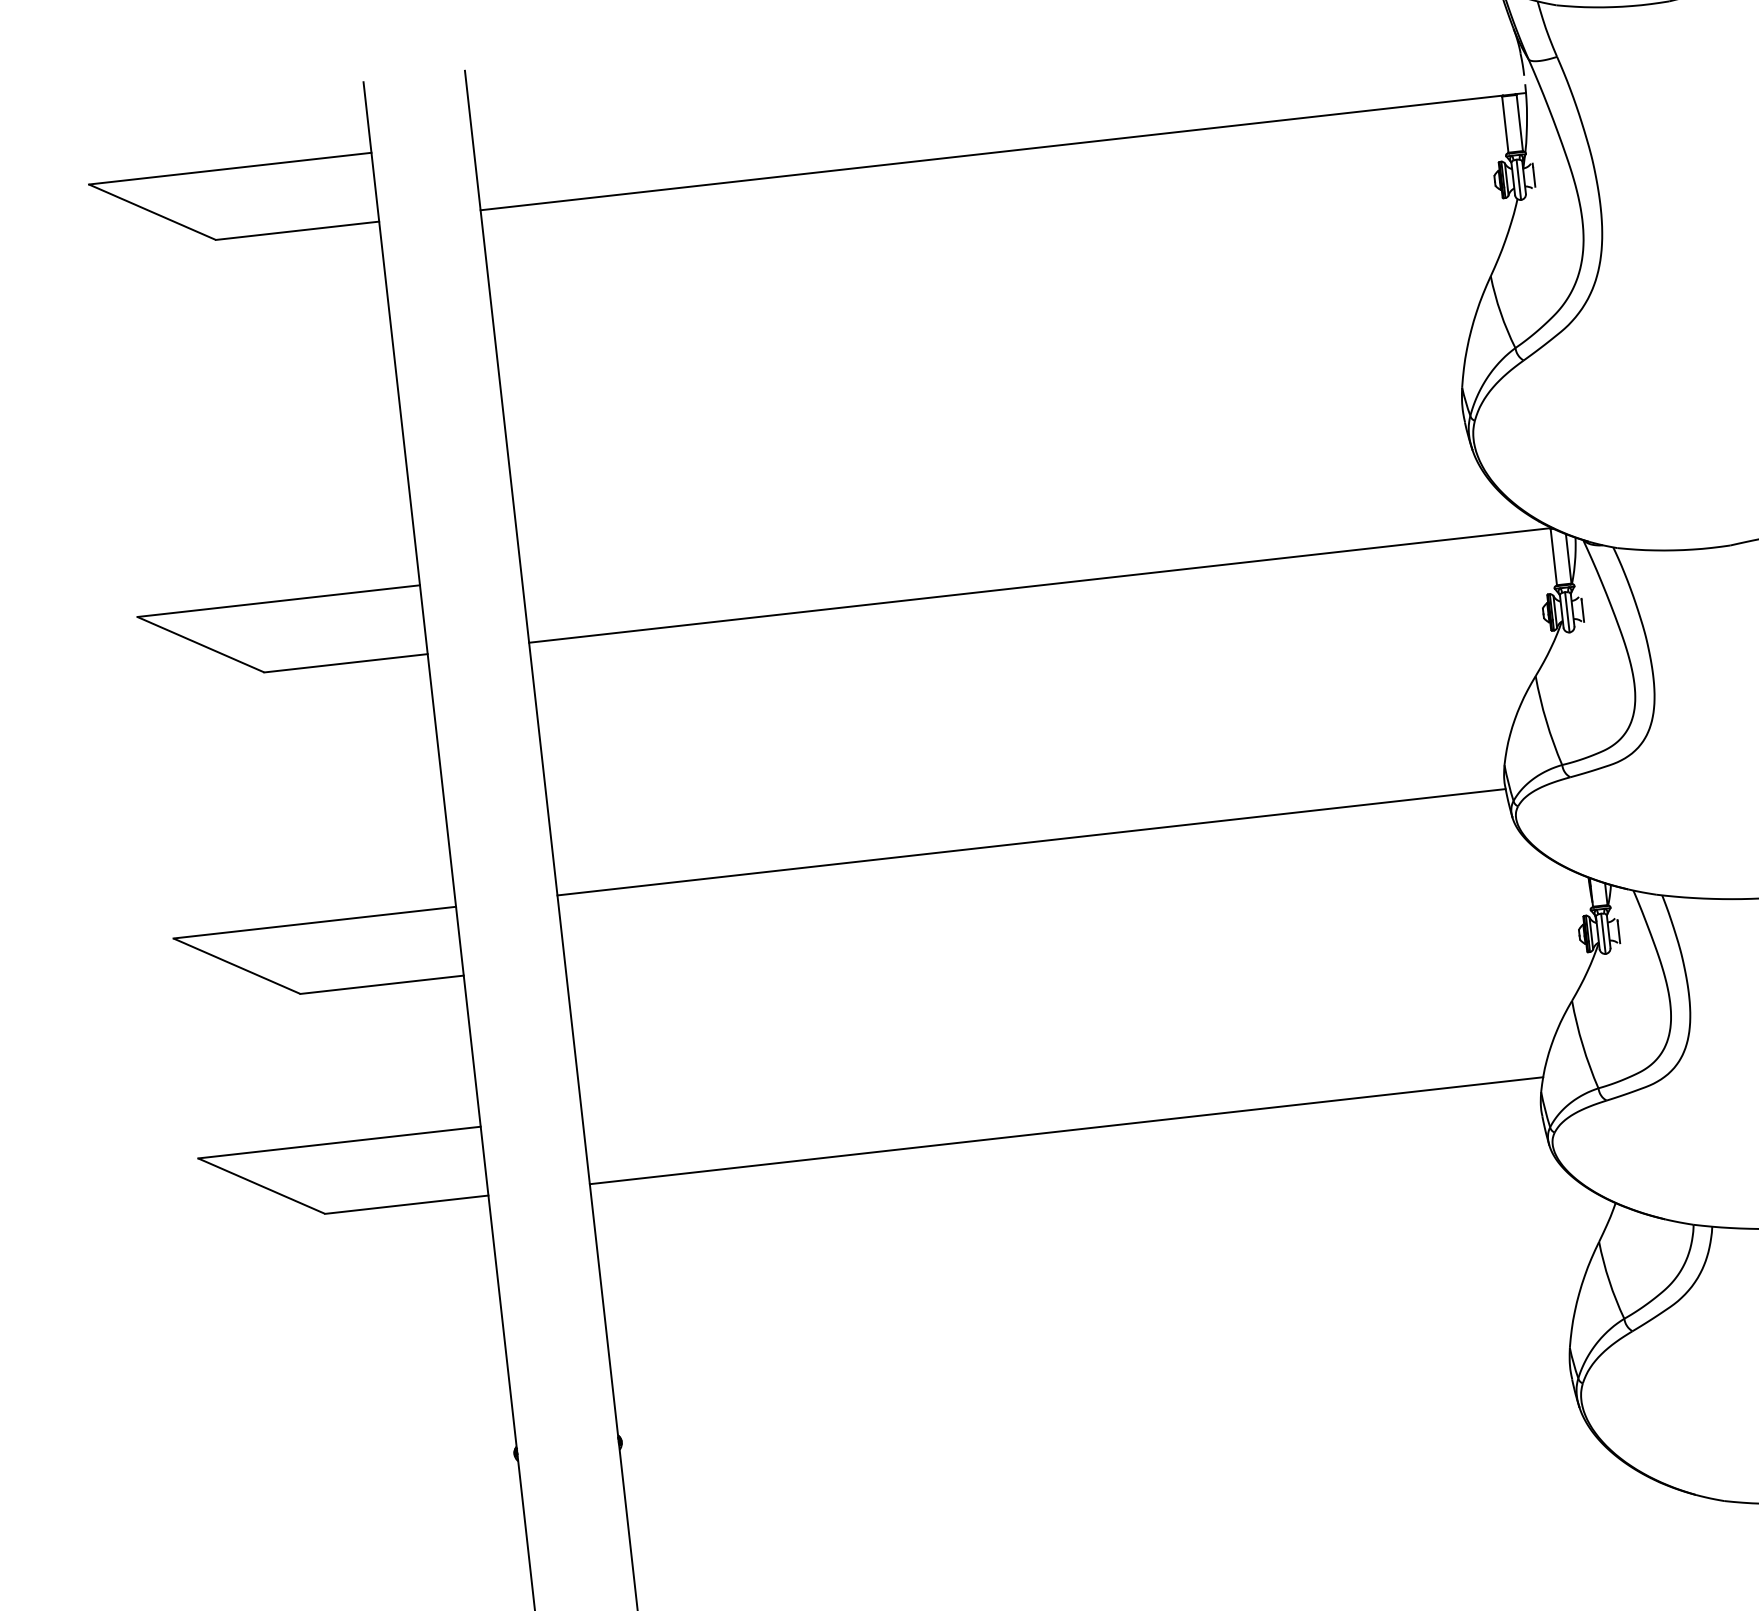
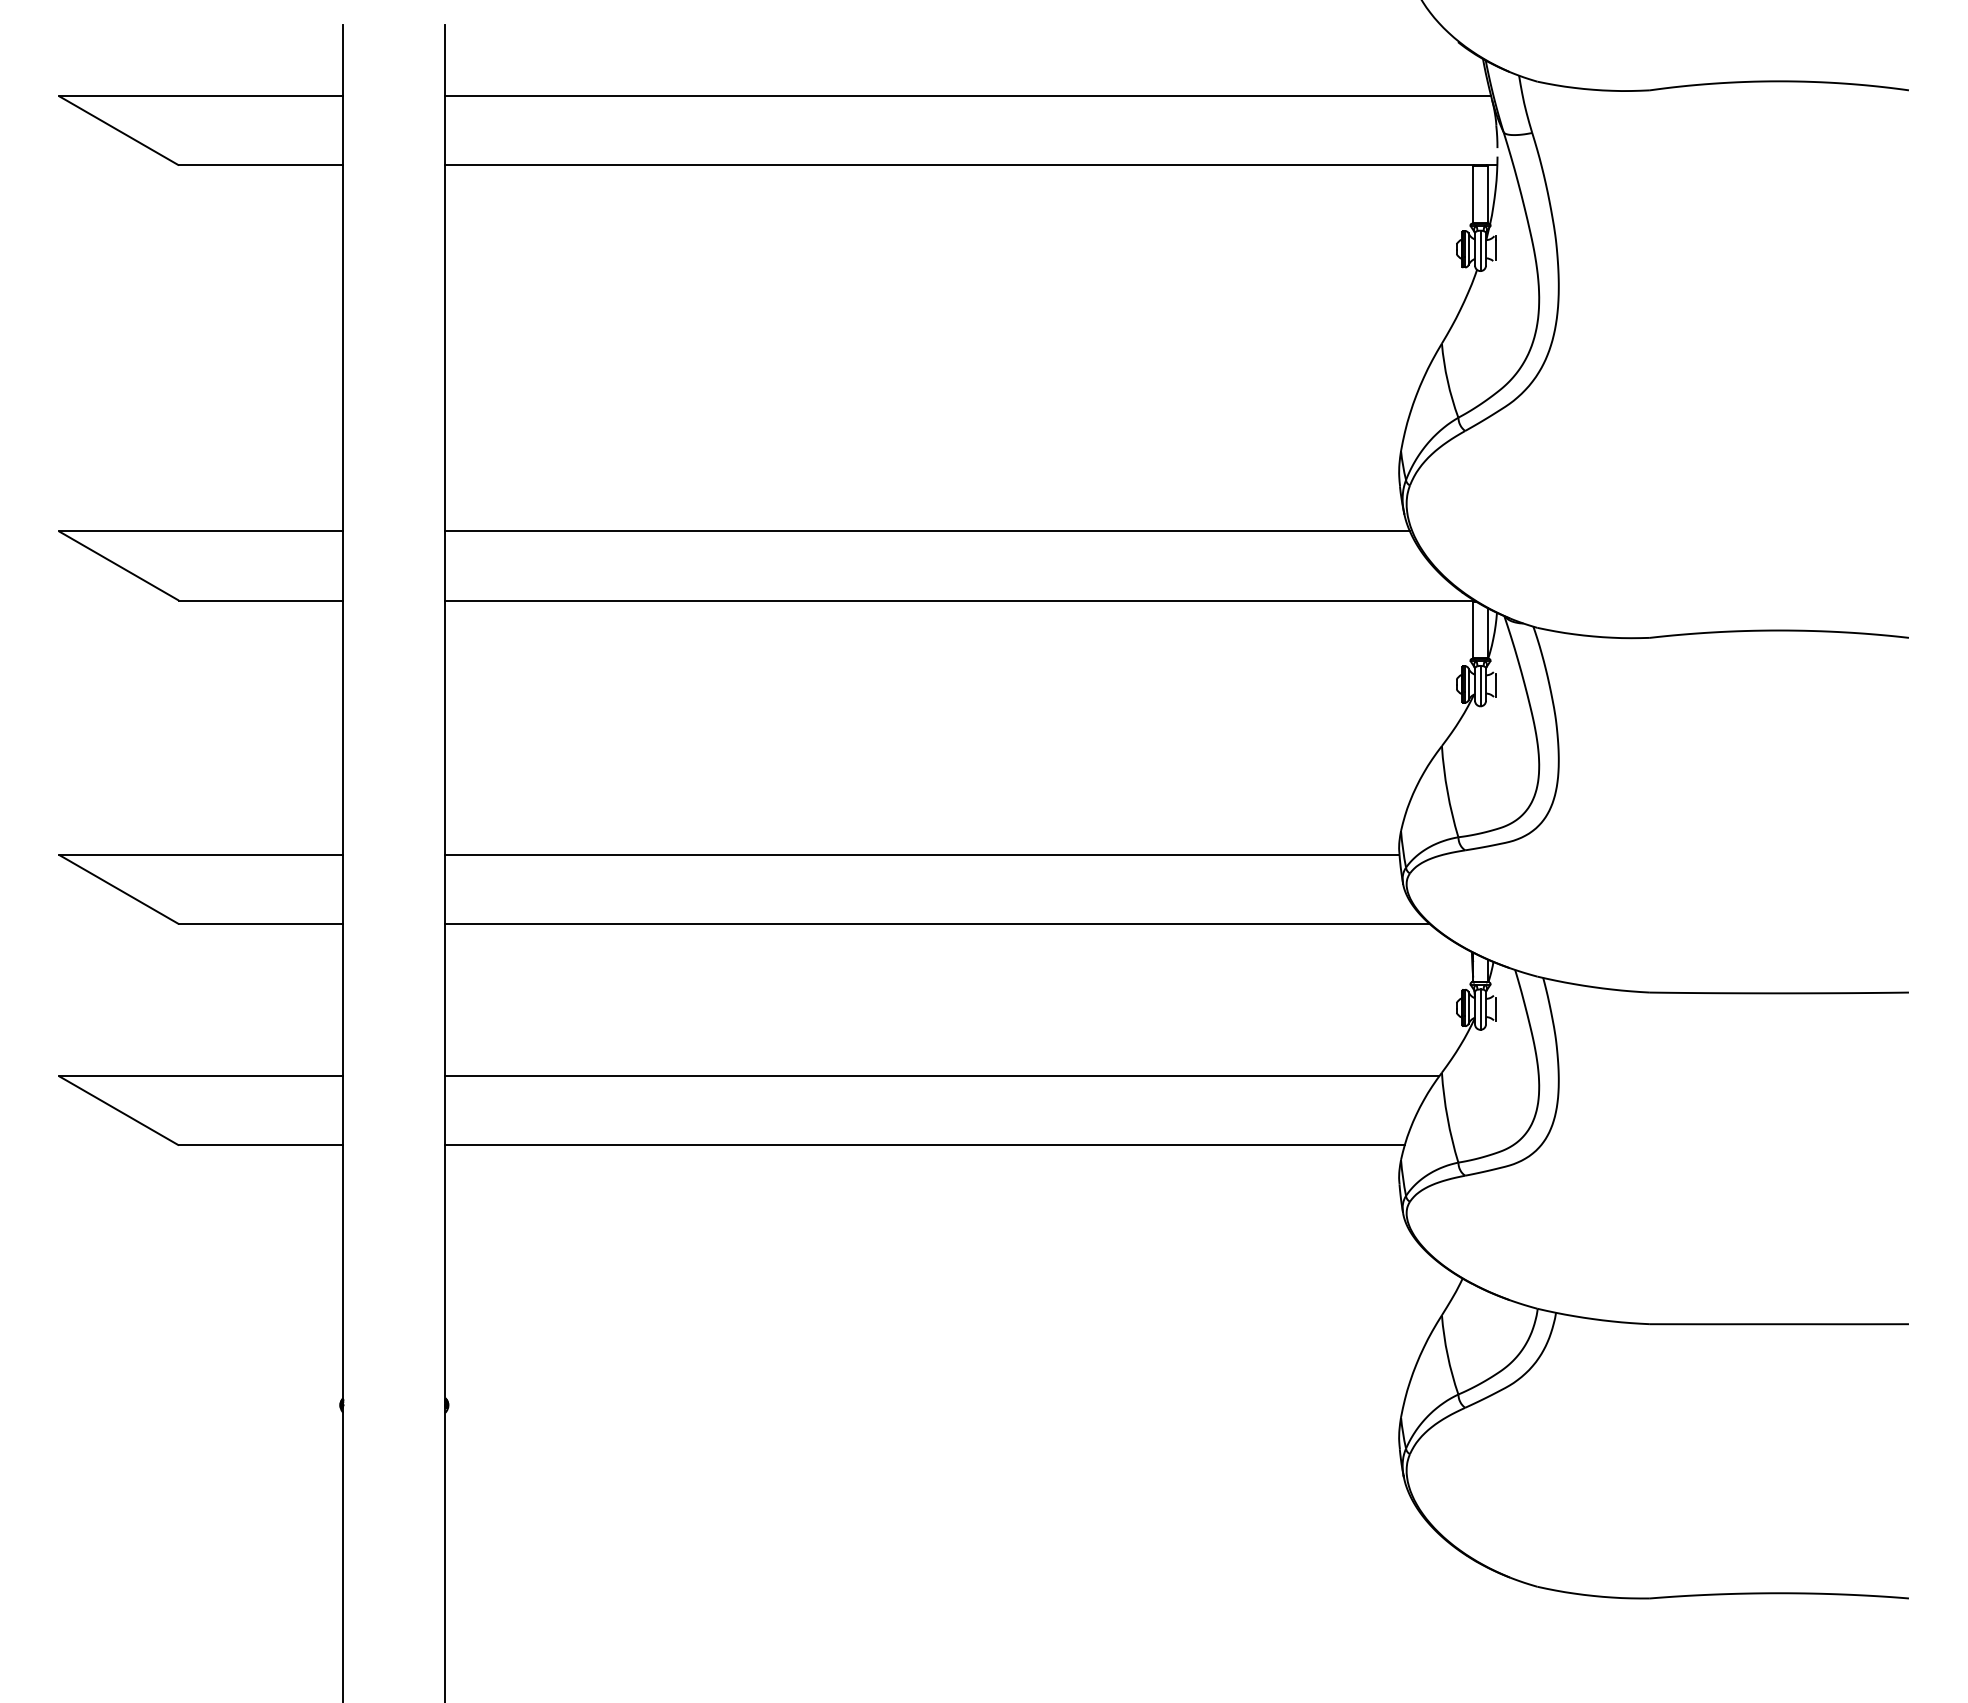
line: (992, 83) -> (968, 96), added
line: (1000, 520) -> (927, 531), added
line: (1054, 909) -> (937, 924), added
line: (1076, 1060) -> (942, 1076), added

